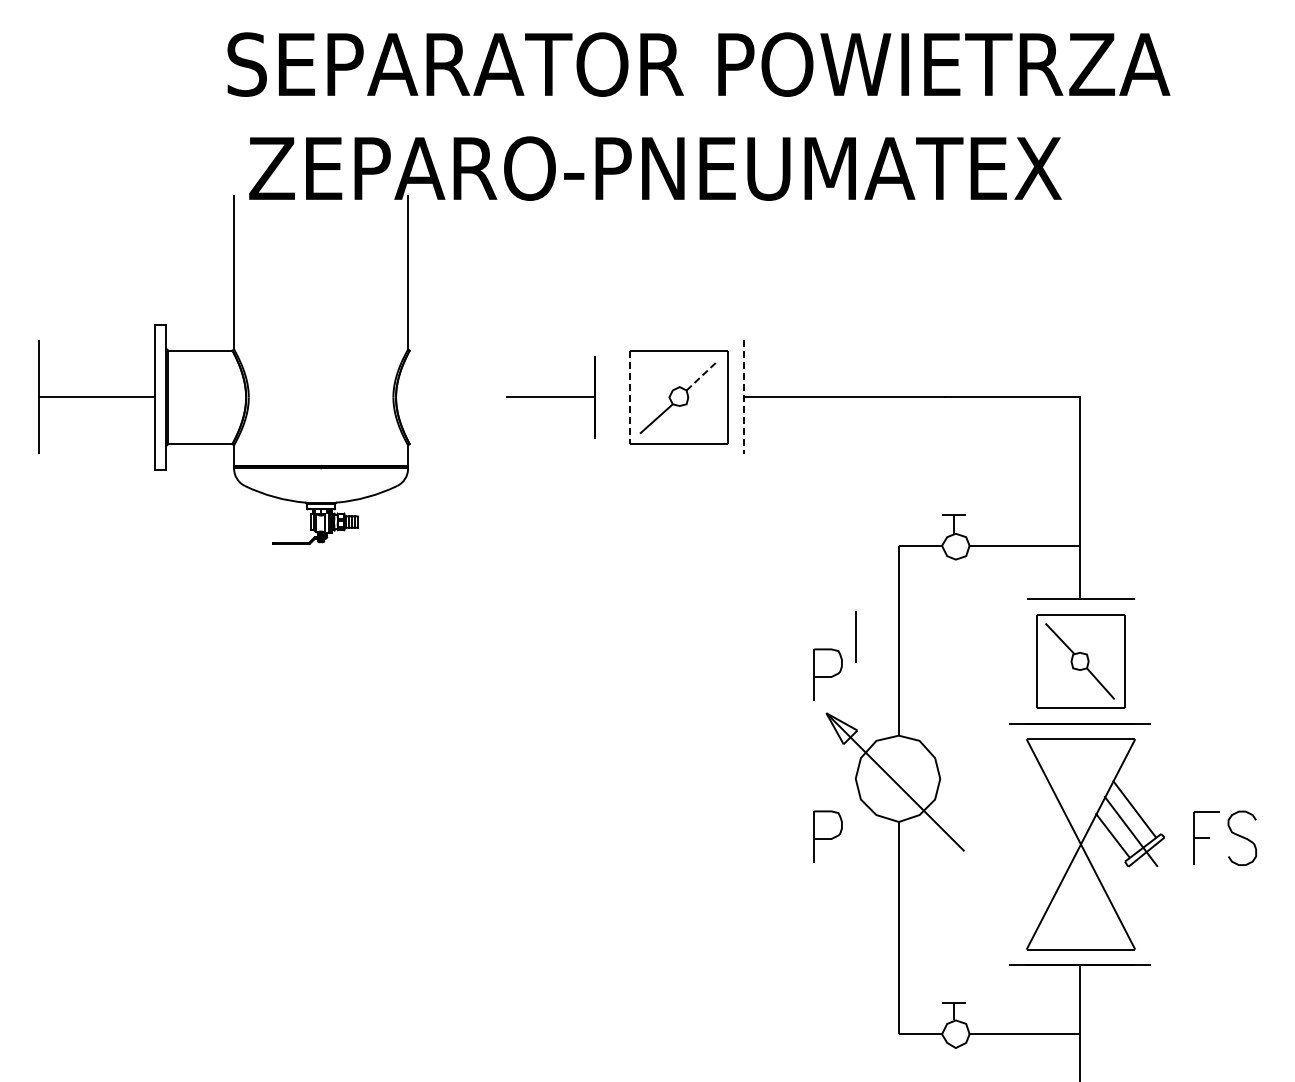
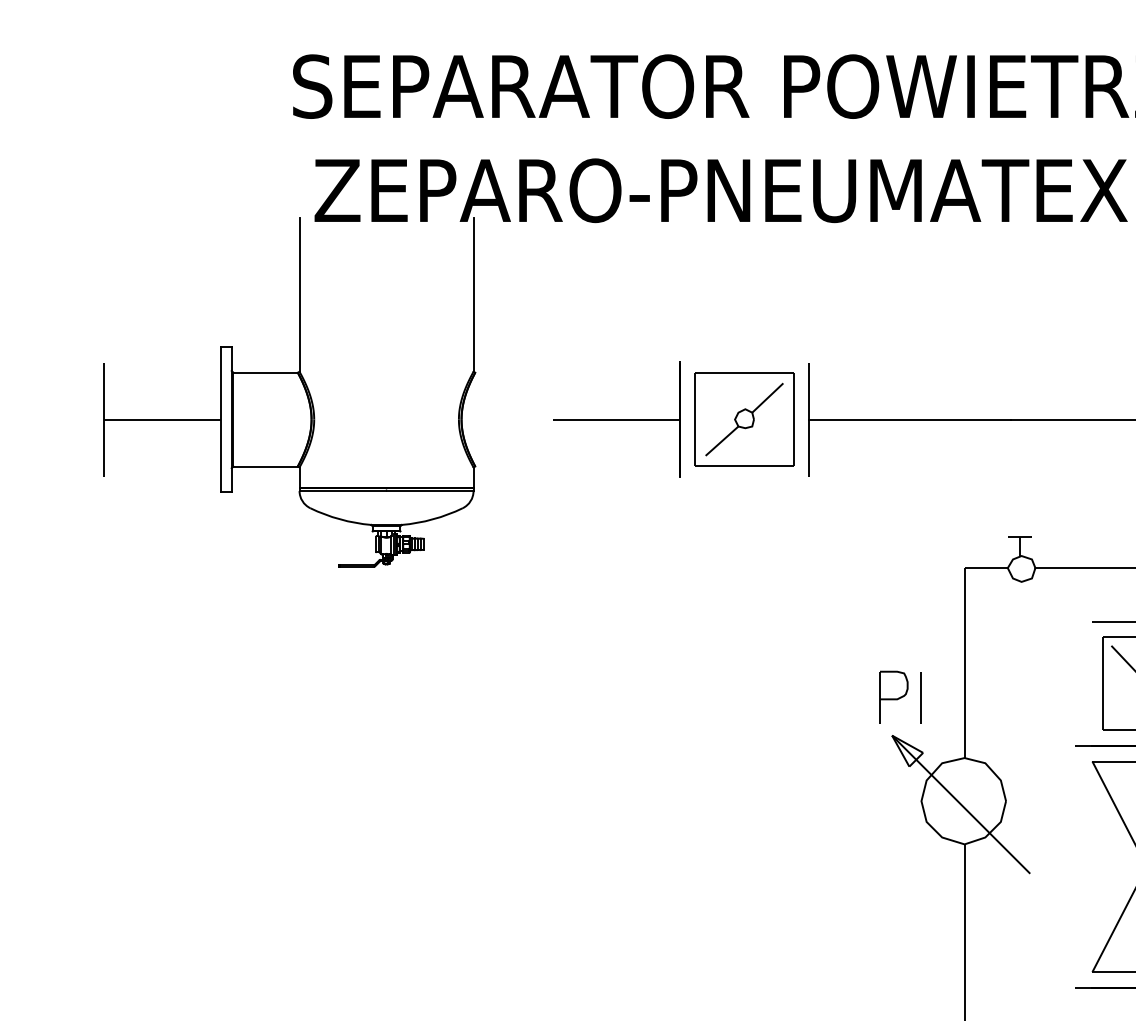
line: (702, 375) -> (768, 397), dashed -> solid
part: (550, 397) -> (616, 419), size x1.43
line: (629, 397) -> (695, 419), dashed -> solid
line: (743, 397) -> (809, 419), dashed -> solid
line: (855, 636) -> (921, 696), moved
part: (827, 836) -> (893, 858), removed

